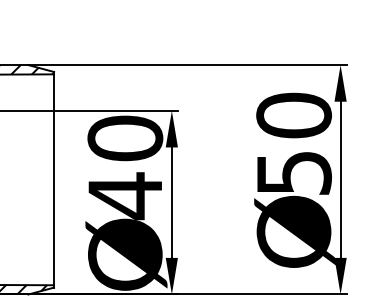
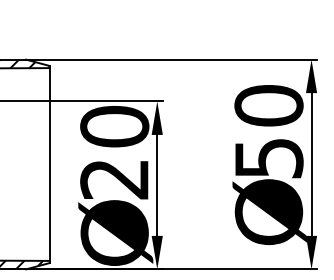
text: (125, 196) -> (114, 179), 40 -> 20

